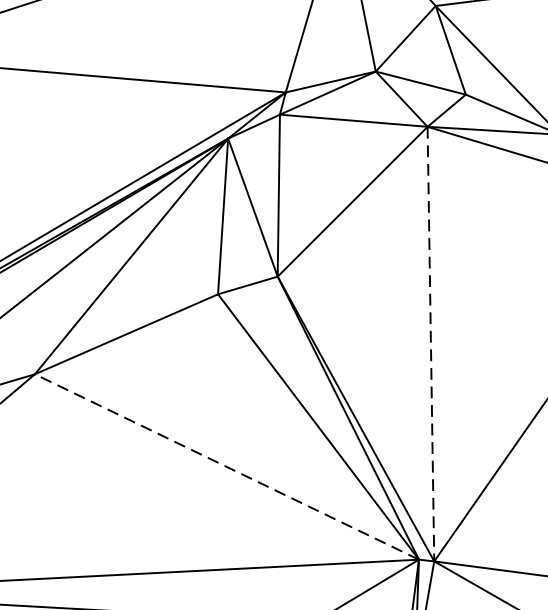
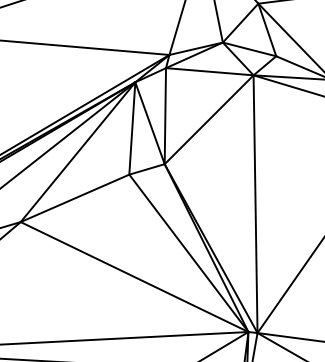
line: (430, 344) -> (255, 204), dashed -> solid
line: (226, 466) -> (134, 276), dashed -> solid

